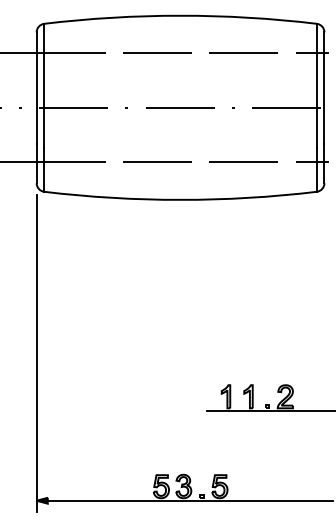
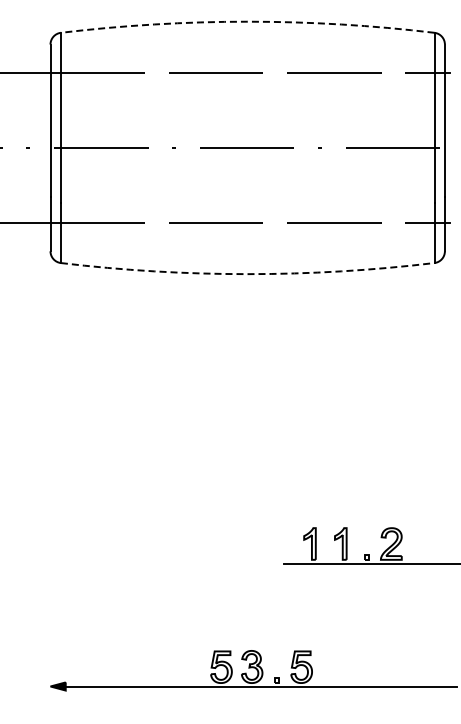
arc: (180, 15) -> (247, 21), solid -> dashed
arc: (180, 200) -> (247, 274), solid -> dashed
line: (36, 353) -> (50, 484), removed

